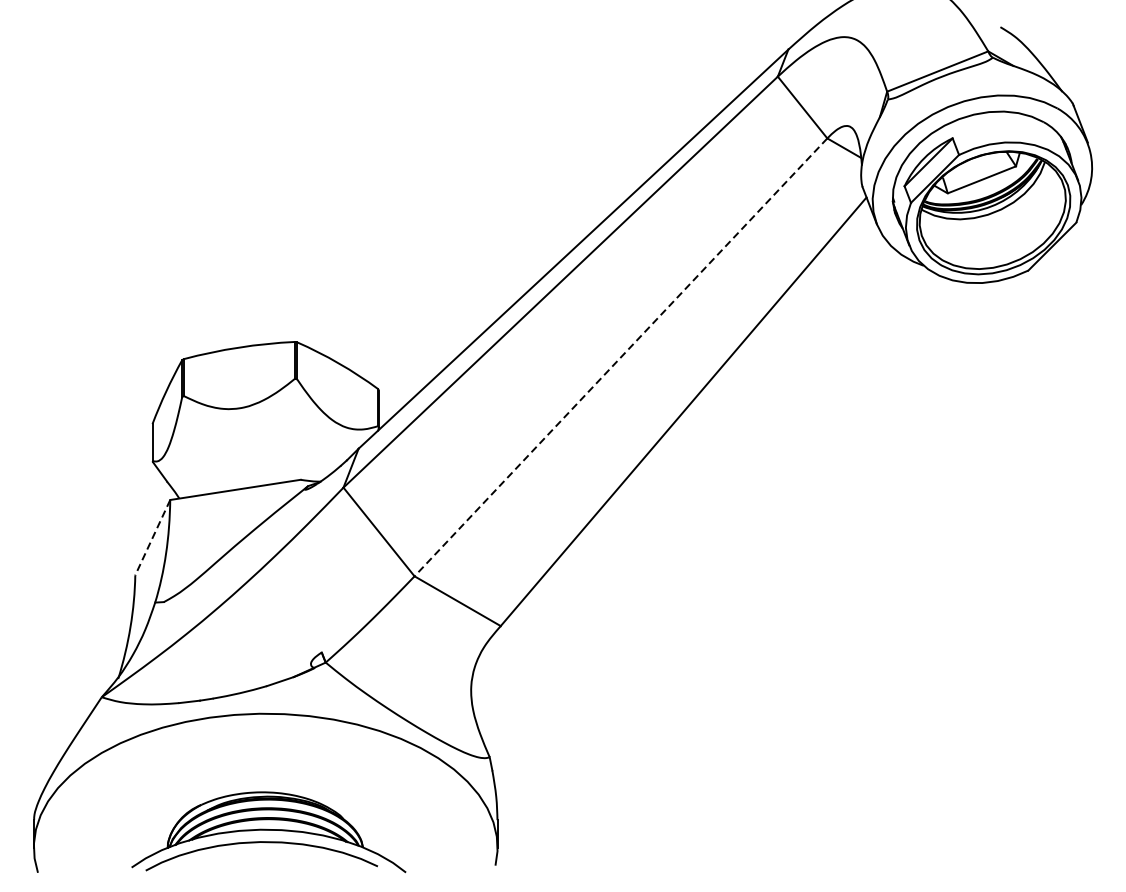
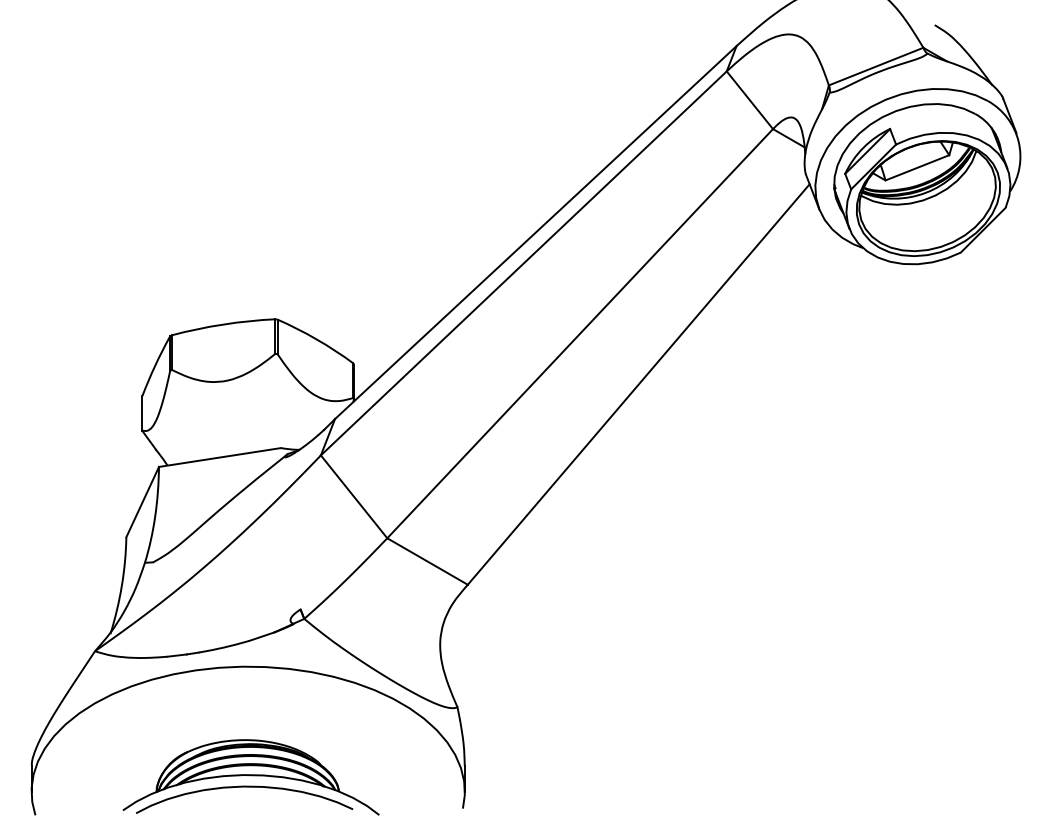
line: (620, 358) -> (579, 334), dashed -> solid
line: (152, 538) -> (142, 502), dashed -> solid

